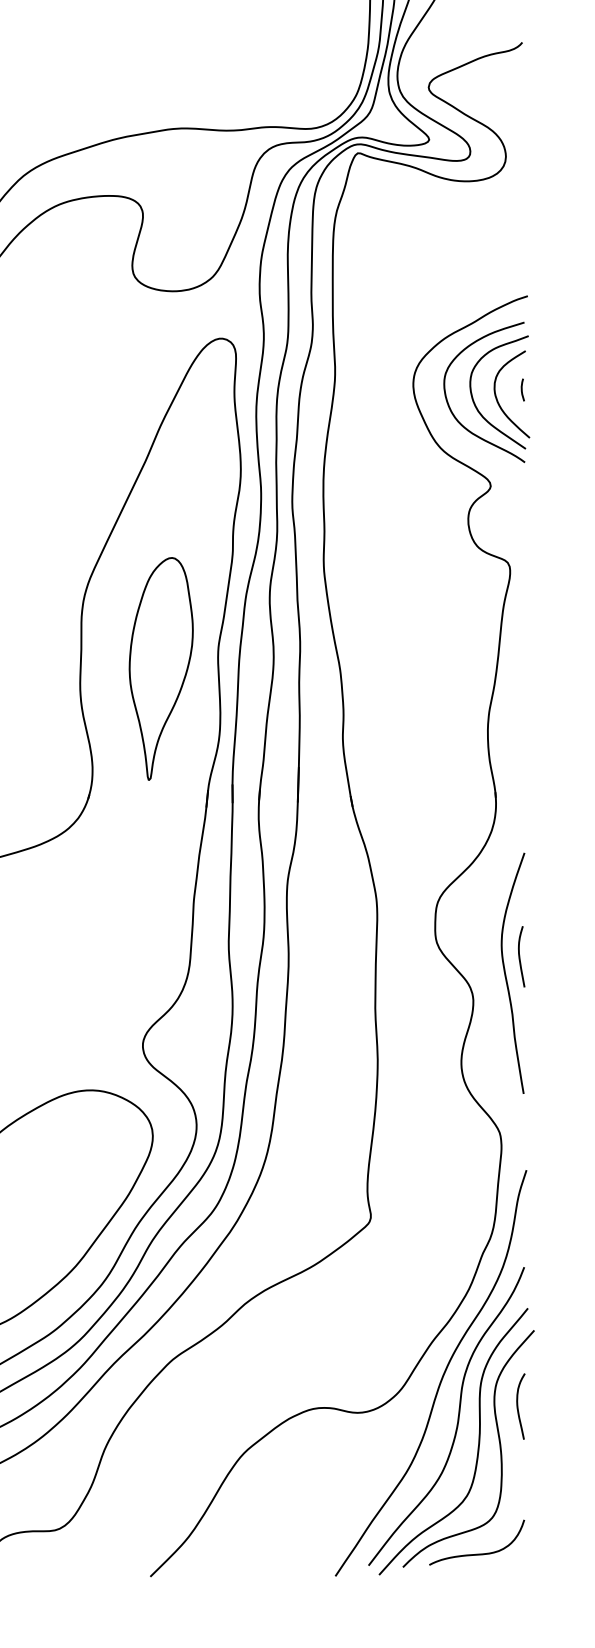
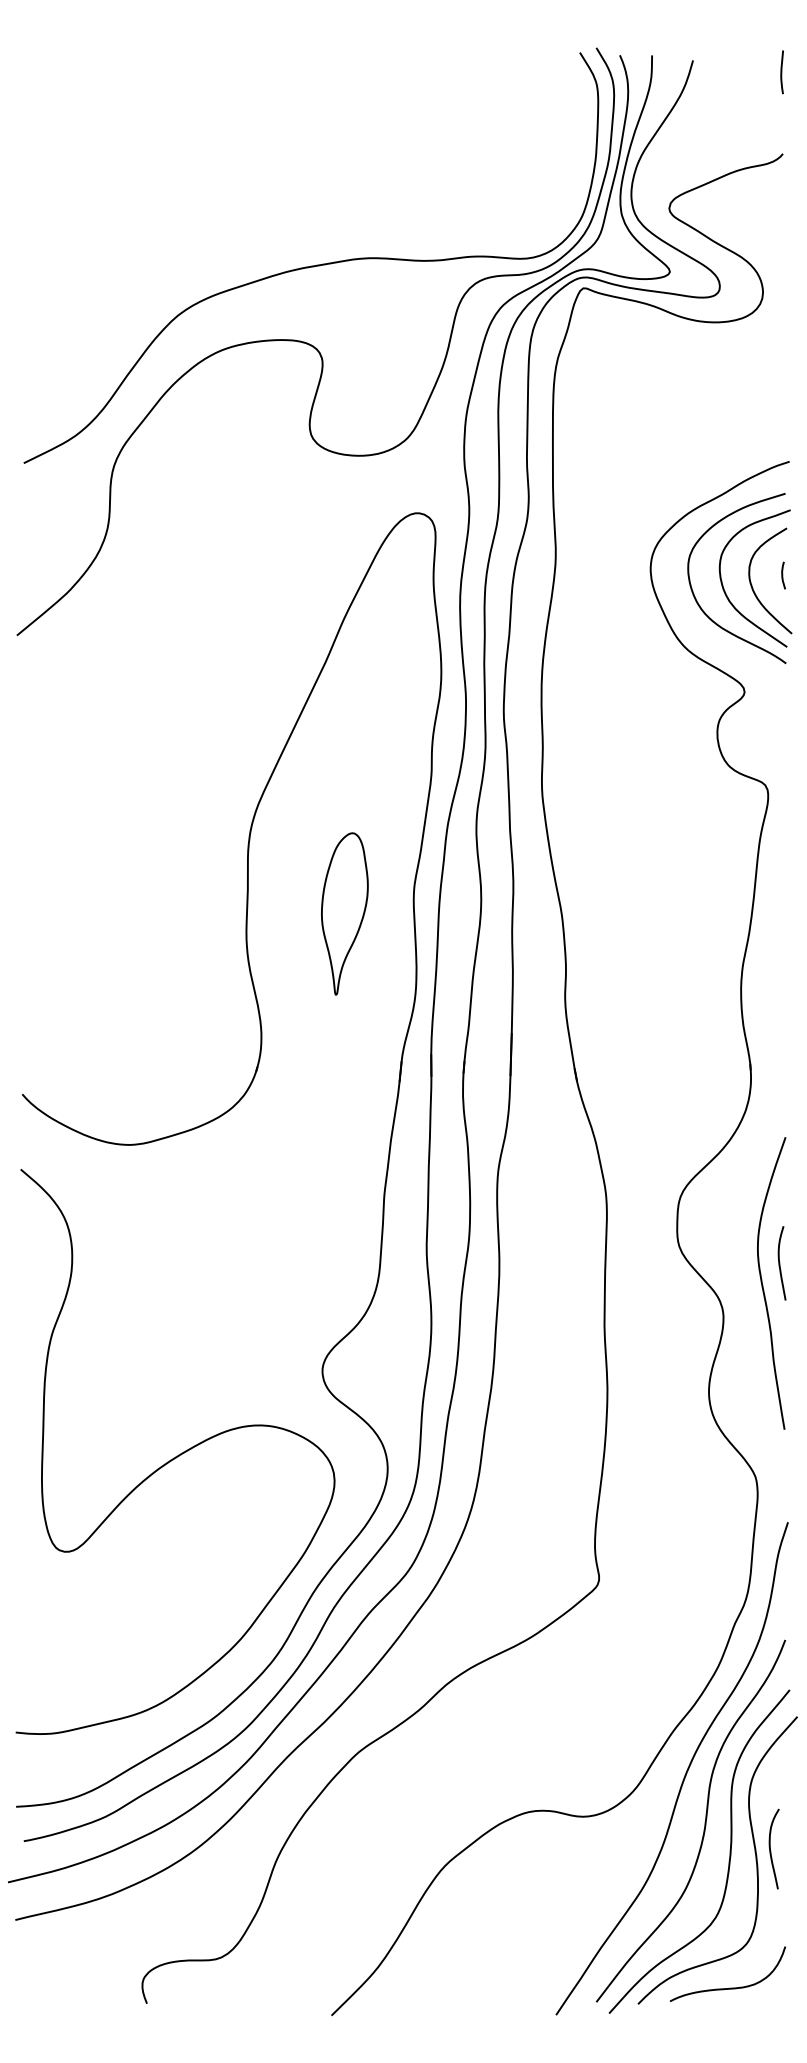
part: (161, 668) -> (344, 913), size x0.6
curve: (518, 1407) -> (771, 1850), moved

